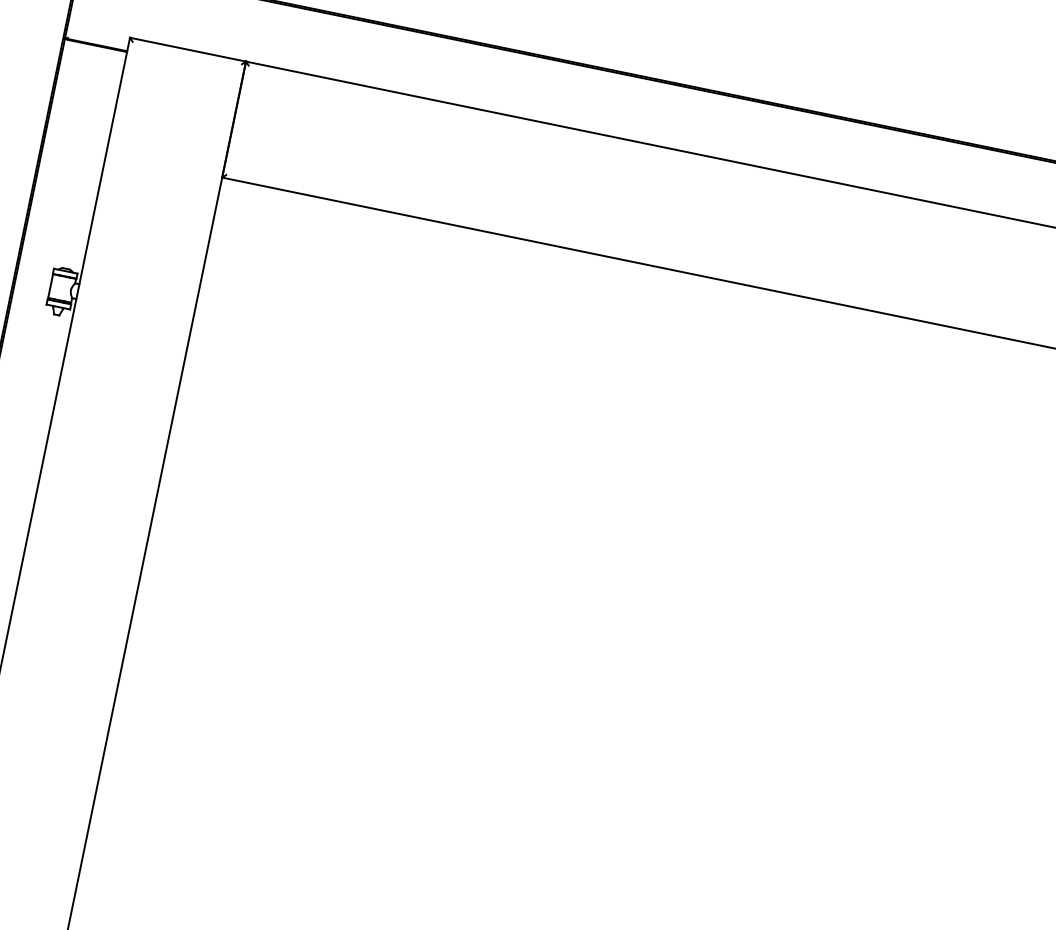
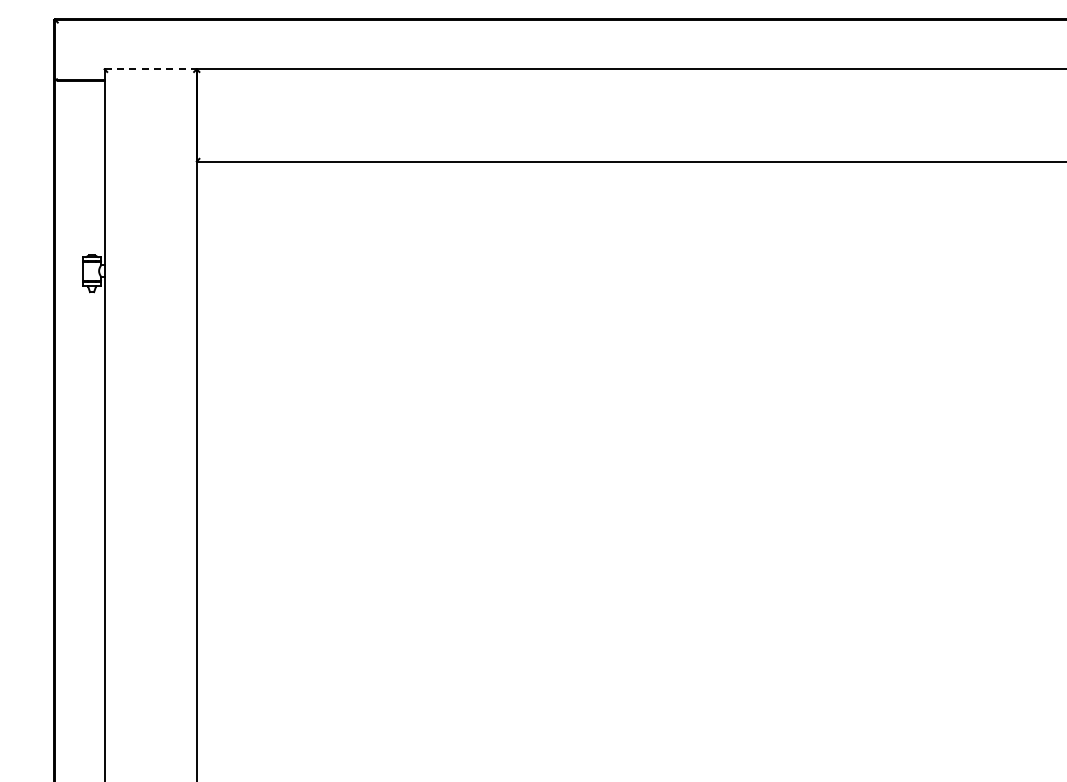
line: (189, 50) -> (151, 69), solid -> dashed

